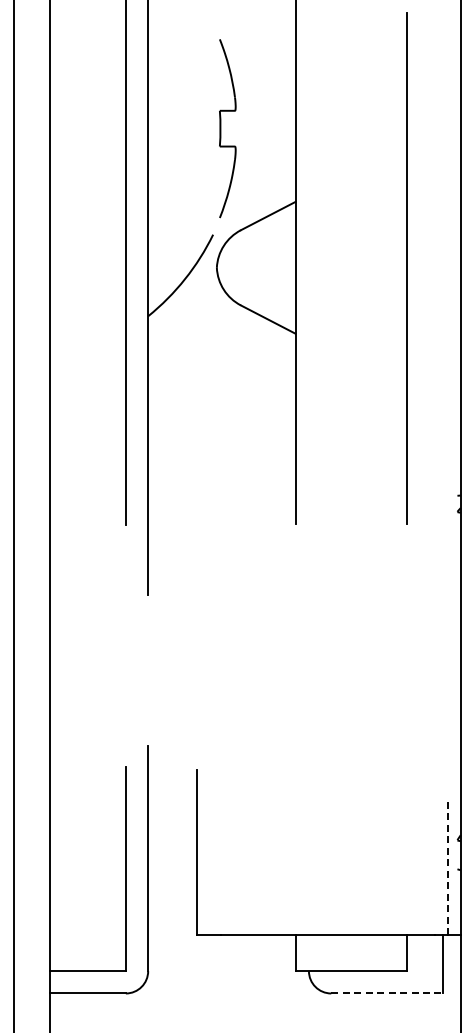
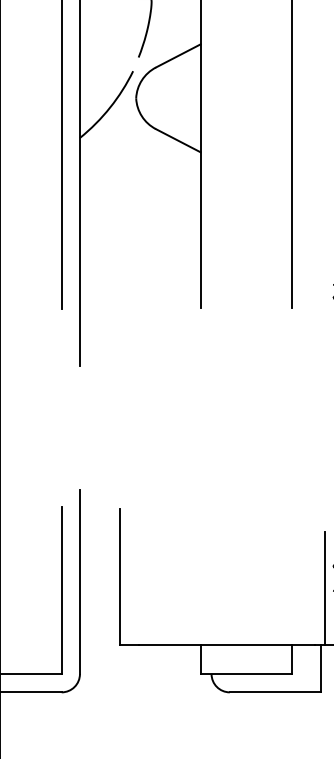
line: (447, 865) -> (324, 587), dashed -> solid
line: (387, 993) -> (275, 692), dashed -> solid

